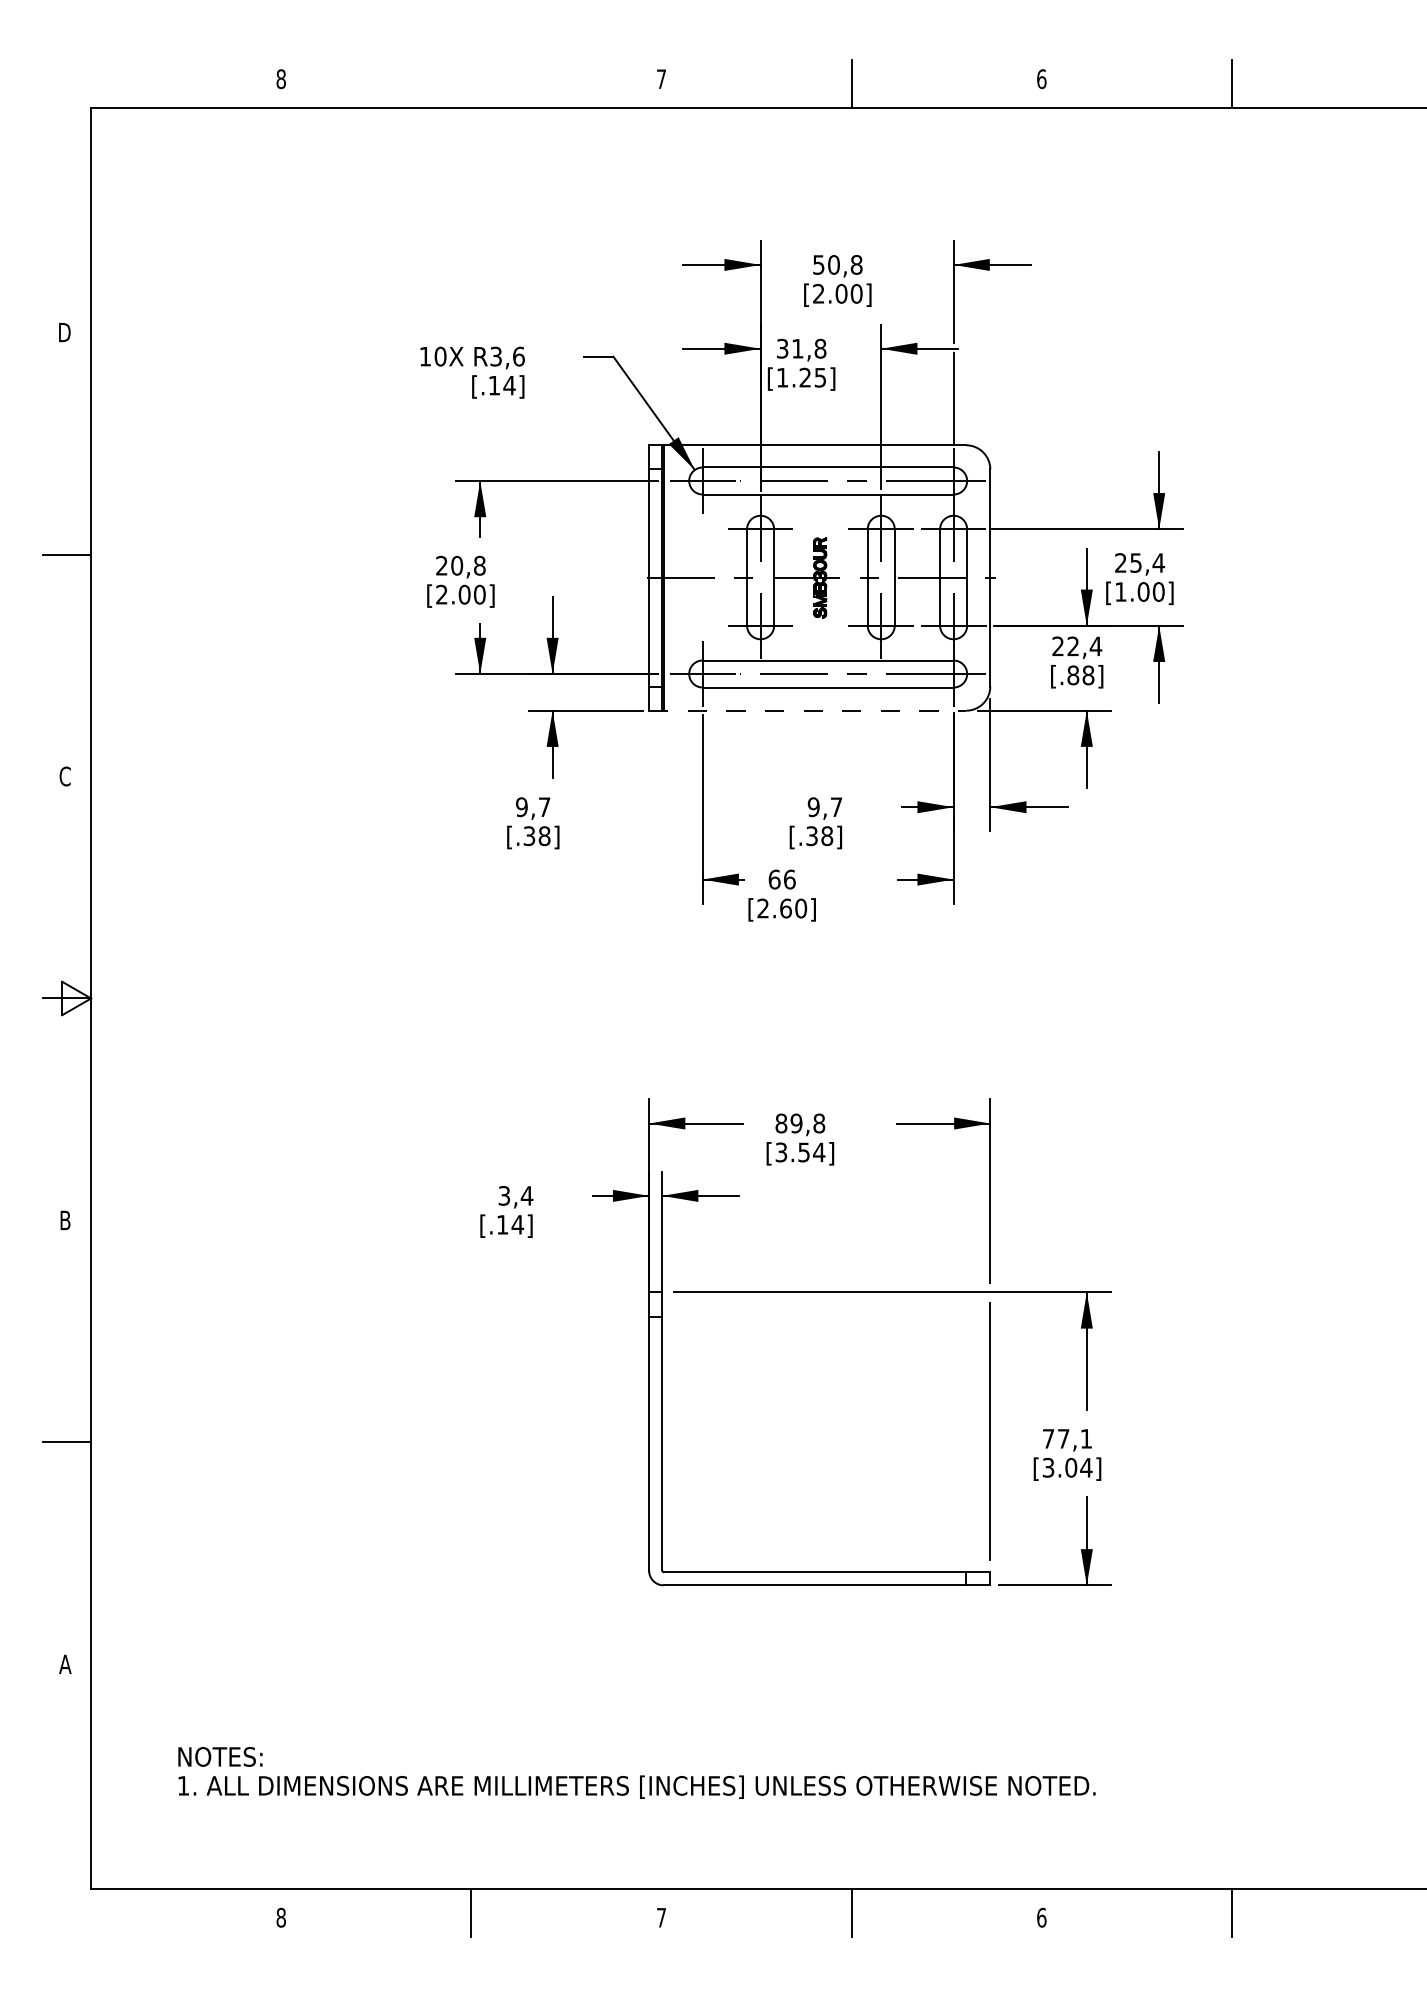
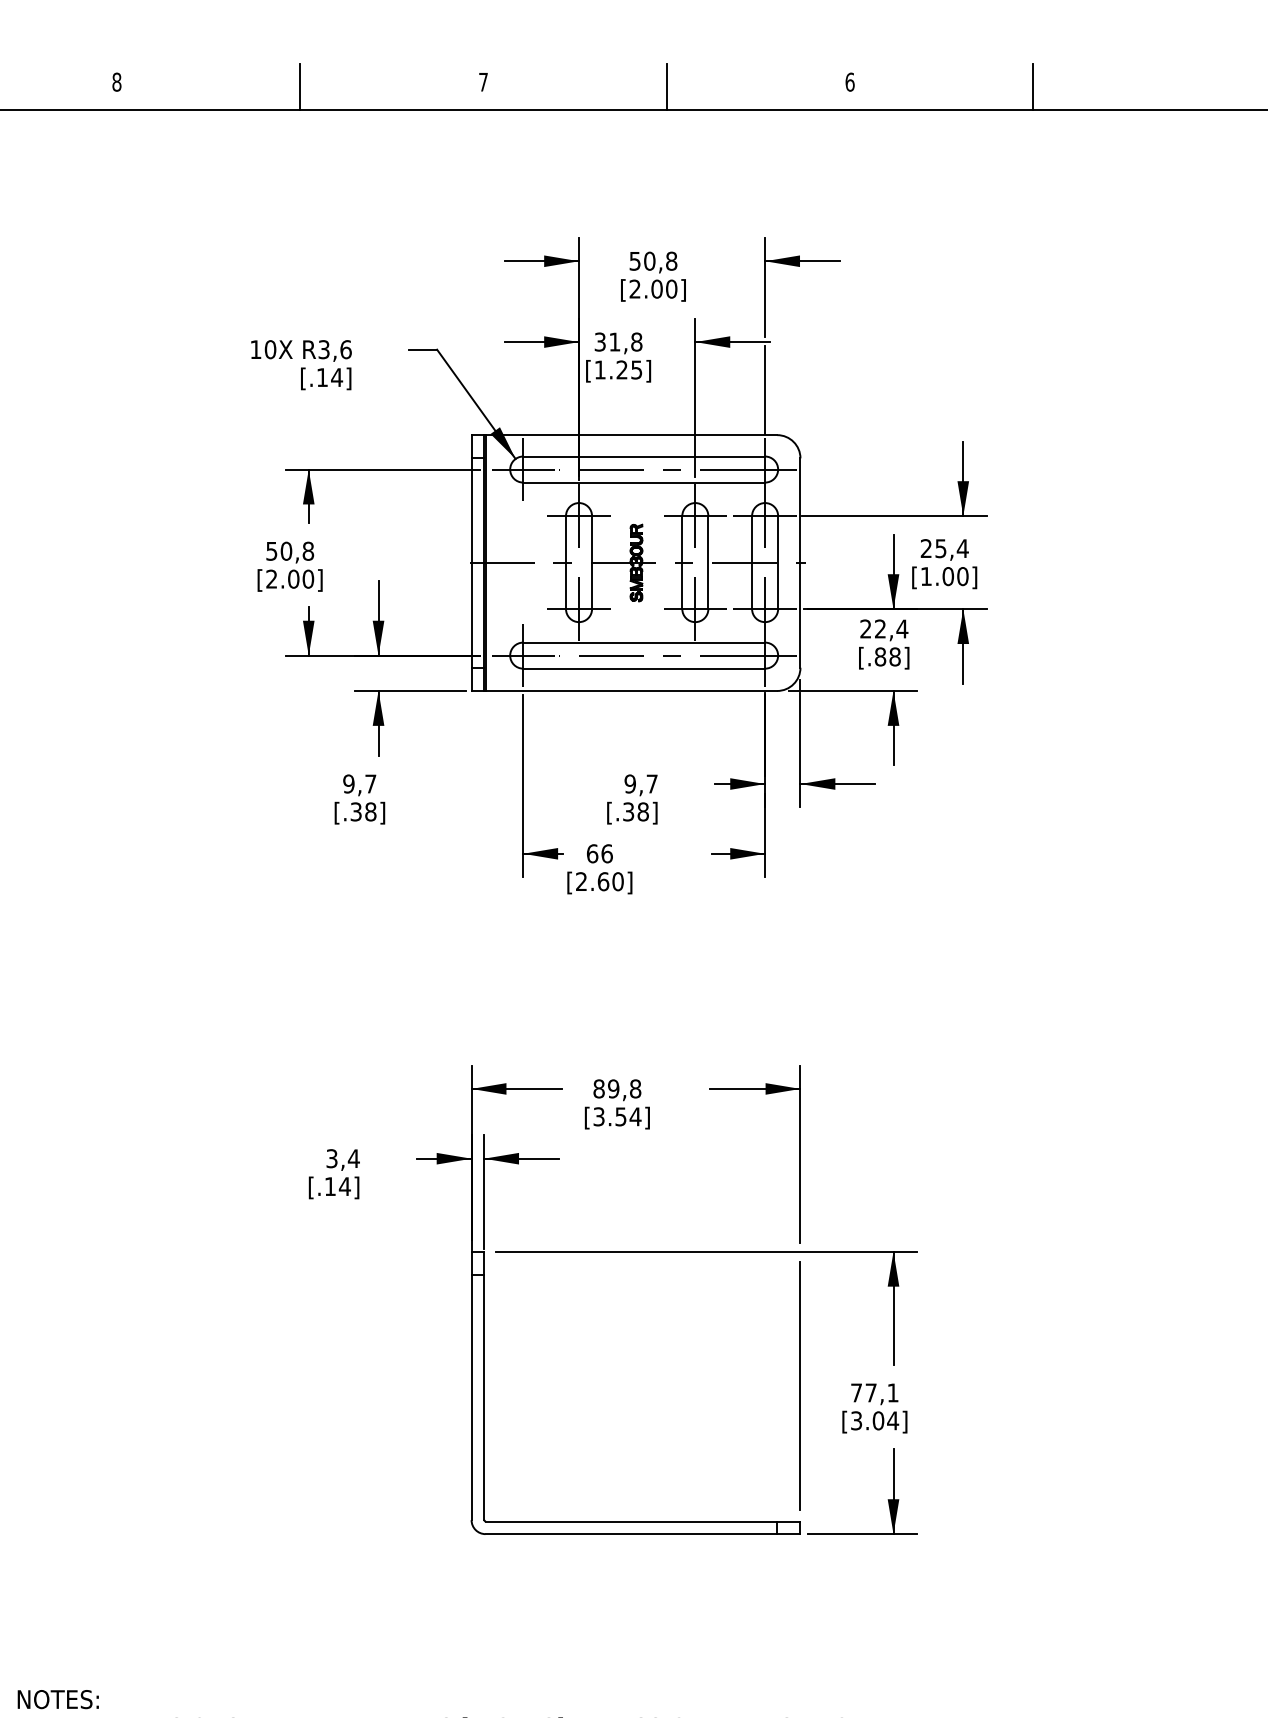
line: (471, 83) -> (300, 86), added
text: (441, 565) -> (271, 551), 20,8 -> 50,8
line: (807, 710) -> (624, 690), dashed -> solid

